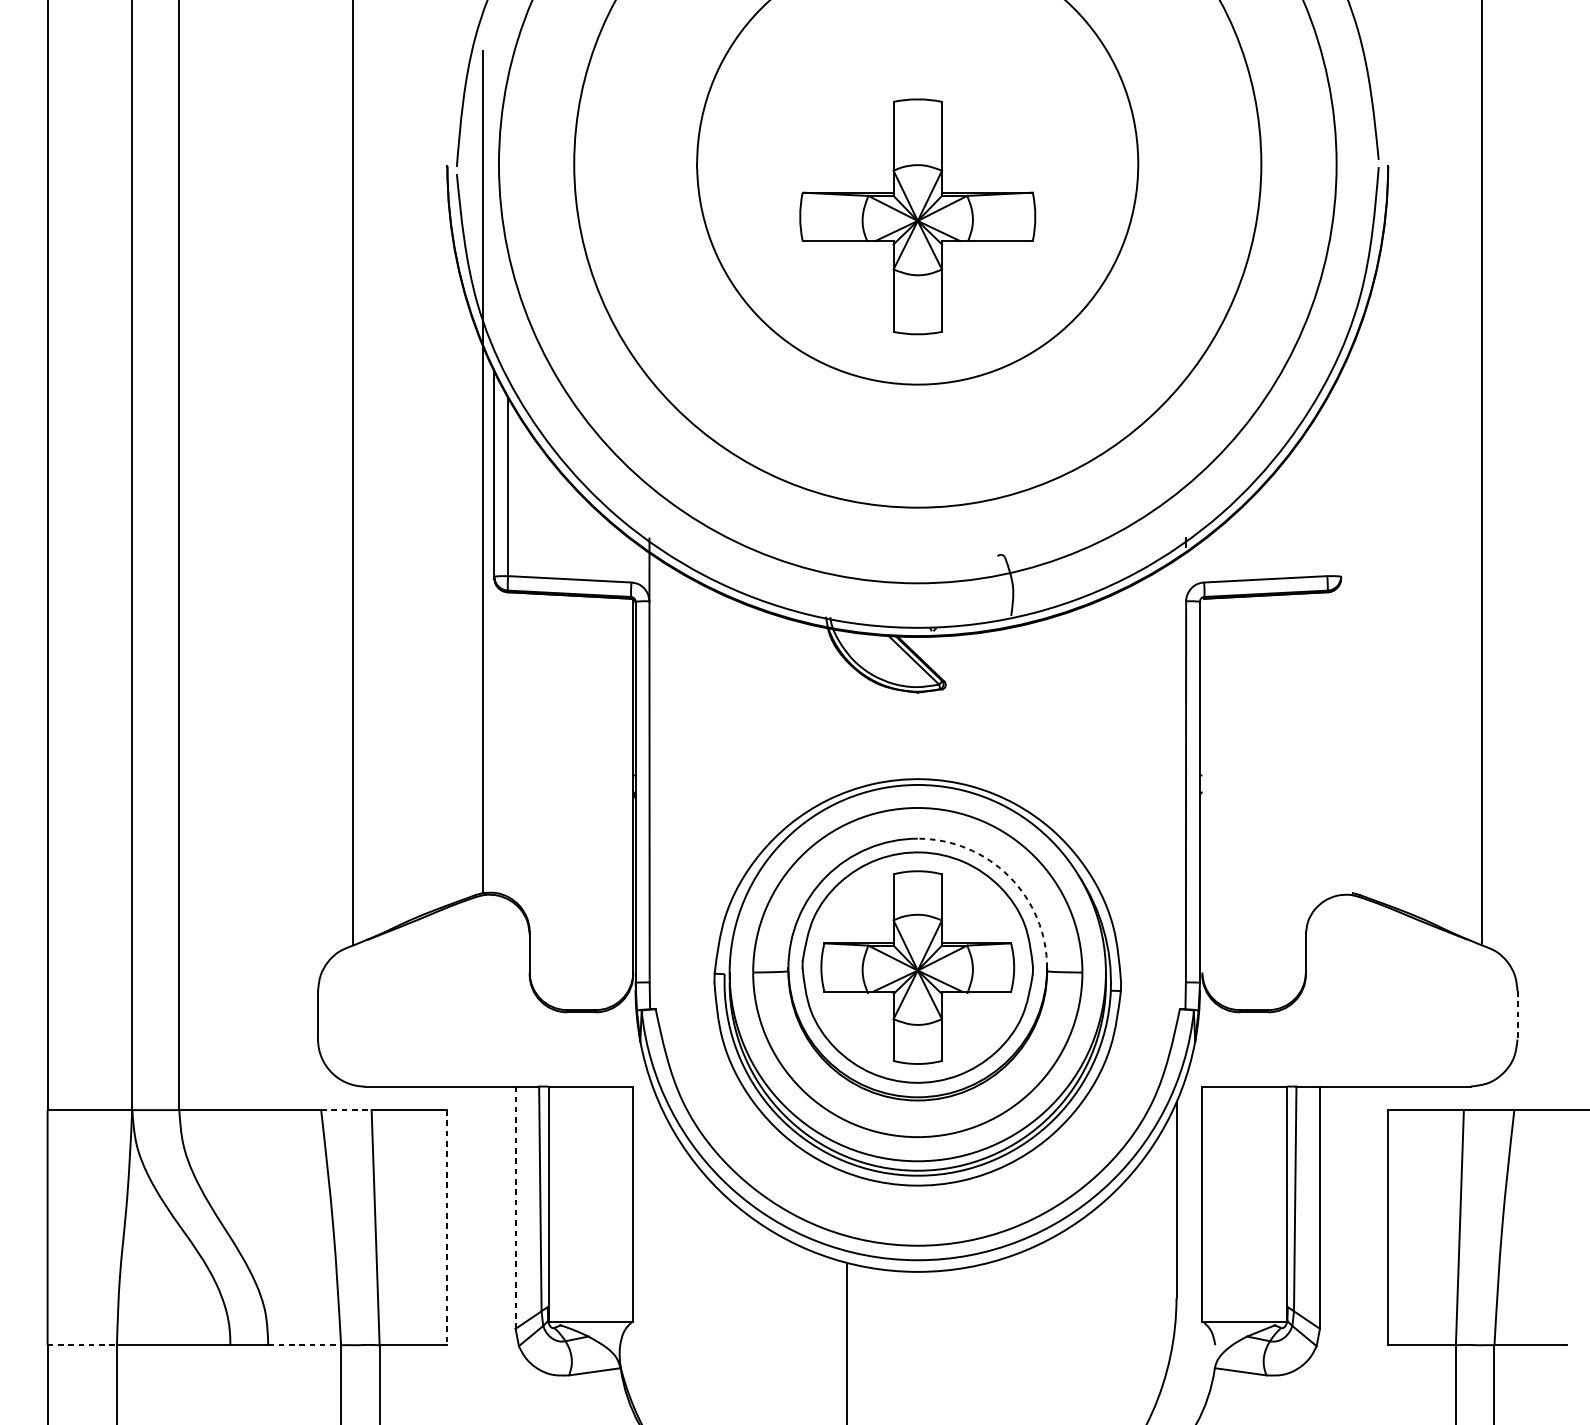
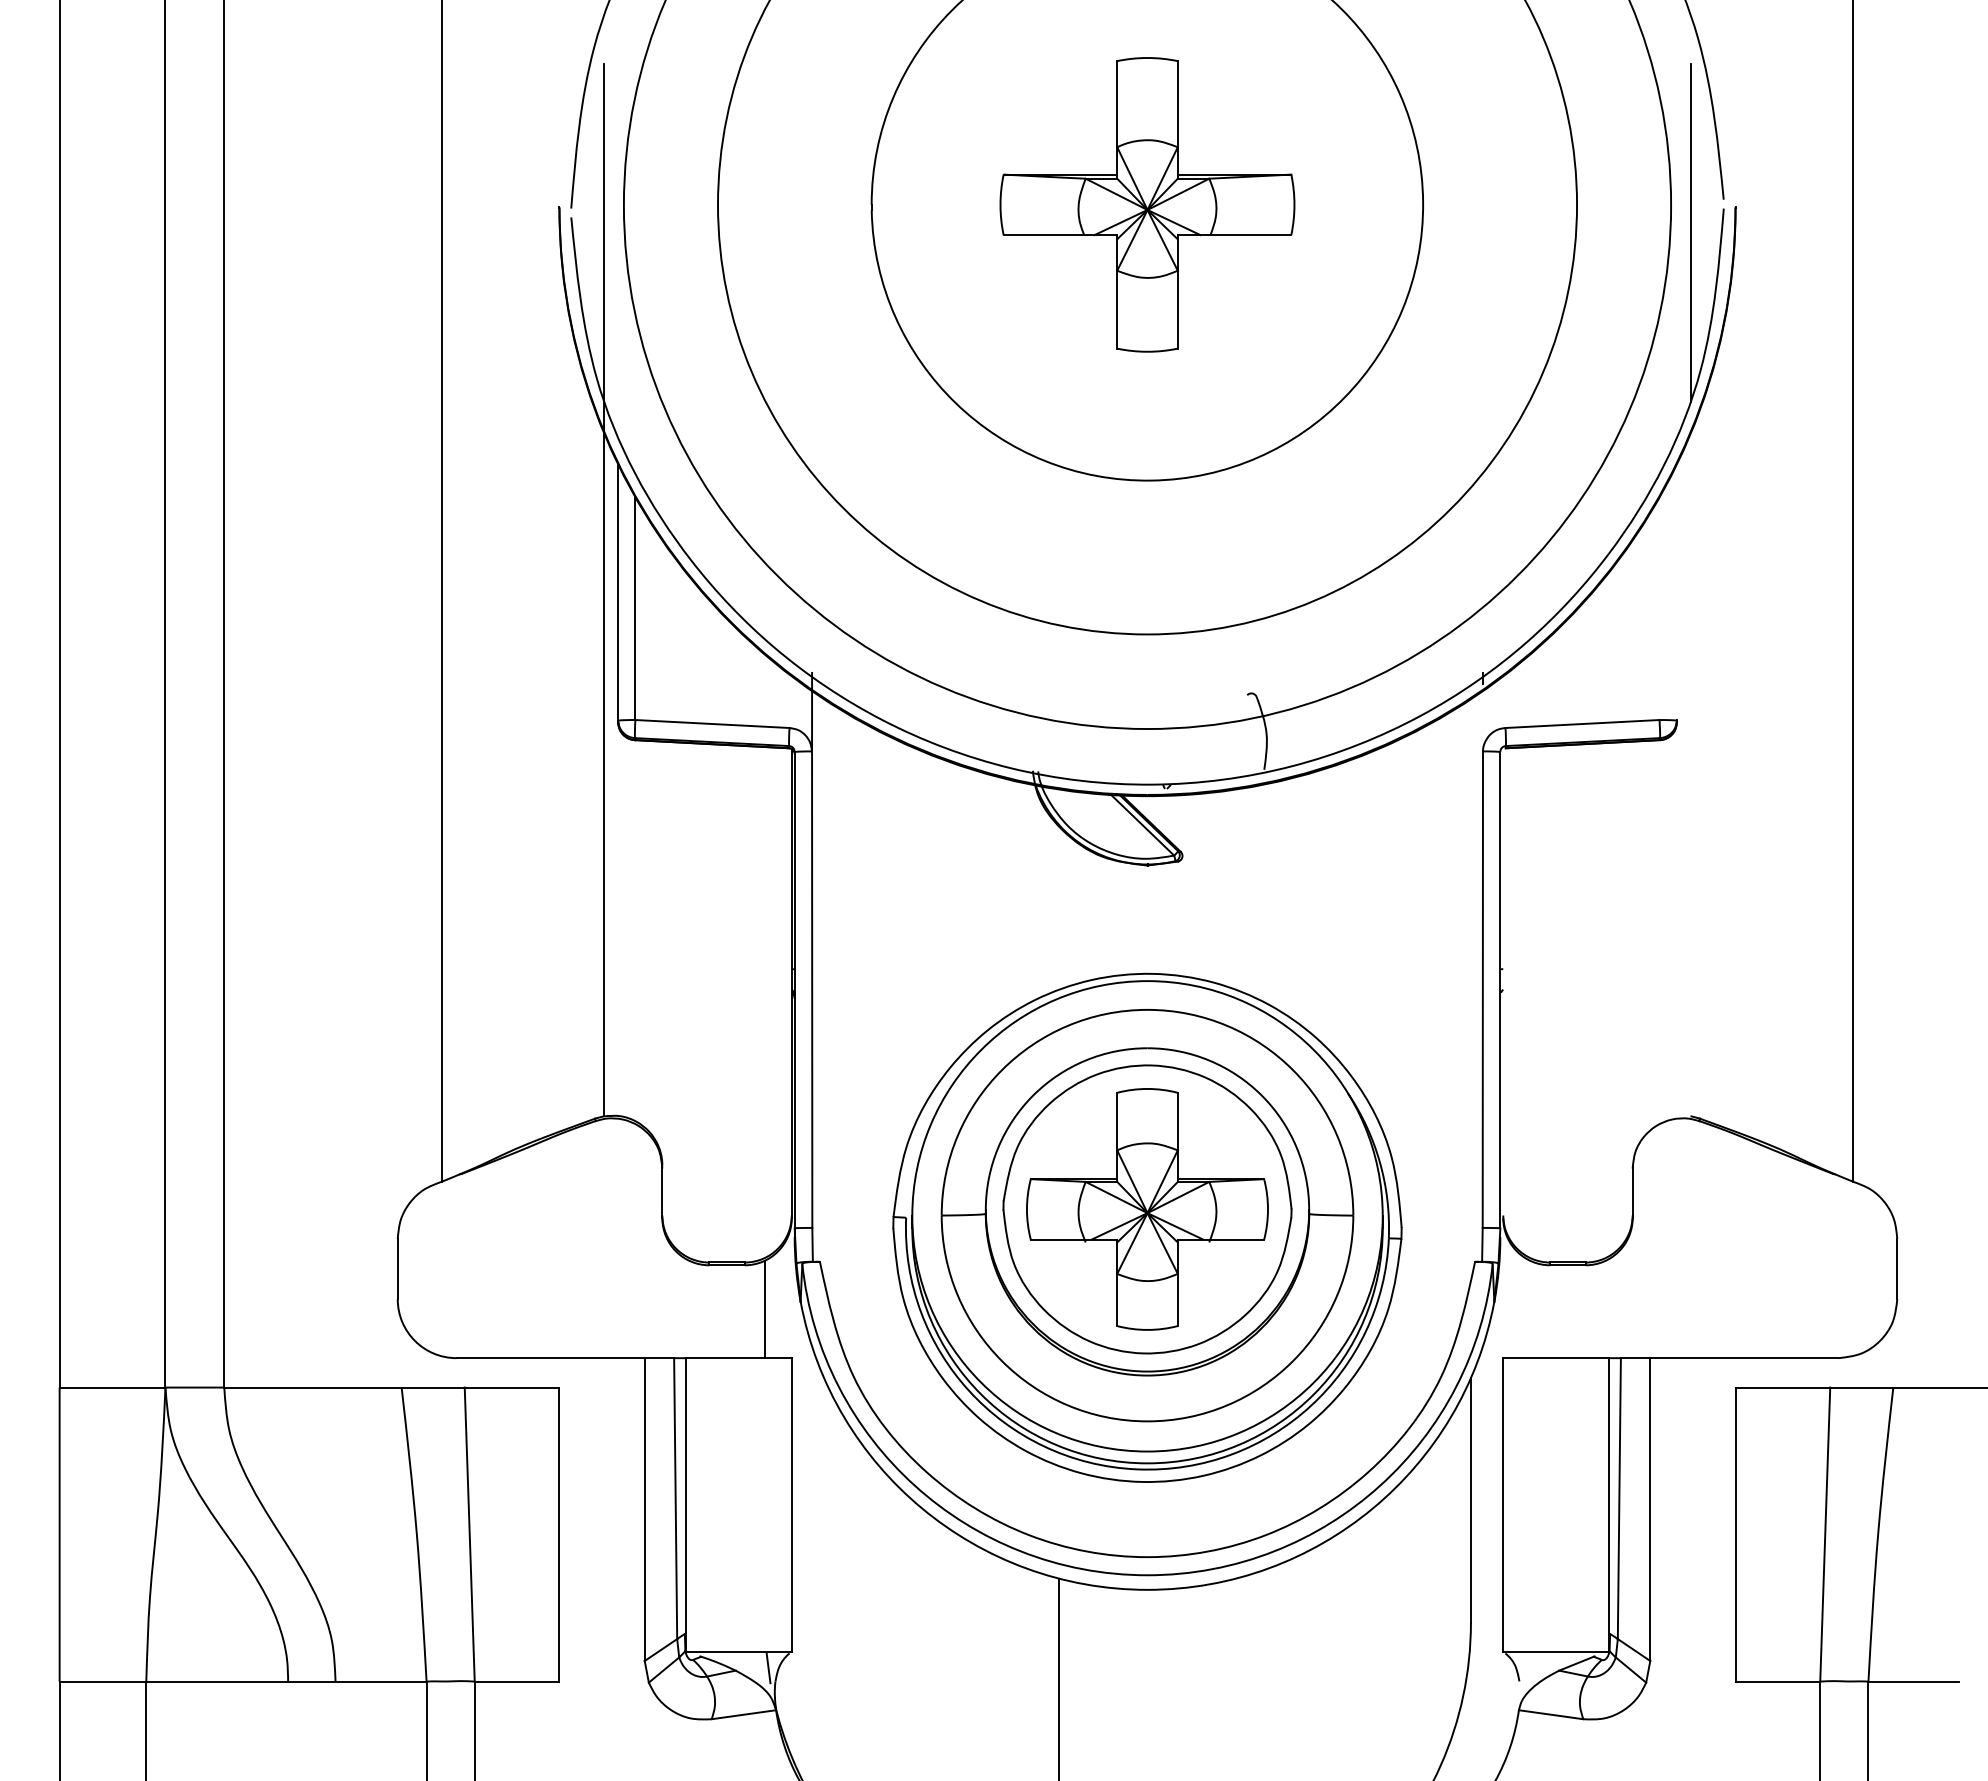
line: (1352, 186) -> (1691, 232), added
part: (917, 216) -> (1147, 204), moved
arc: (1008, 876) -> (1261, 1095), dashed -> solid
line: (1517, 1015) -> (1897, 1269), dashed -> solid
line: (612, 1047) -> (765, 1309), added
line: (346, 1110) -> (433, 1387), dashed -> solid
line: (515, 1207) -> (644, 1509), dashed -> solid
line: (447, 1228) -> (559, 1535), dashed -> solid
line: (614, 1334) -> (768, 1667), added
line: (82, 1345) -> (103, 1681), dashed -> solid
line: (305, 1345) -> (381, 1681), dashed -> solid

